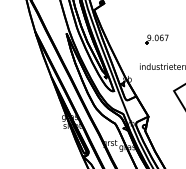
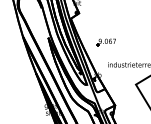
part: (156, 39) -> (106, 42), moved

